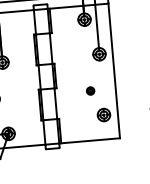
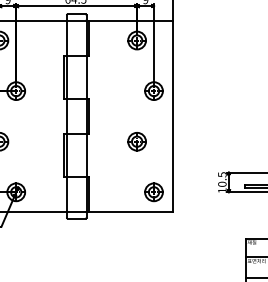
part: (90, 90) -> (136, 141), size x1.67
part: (103, 115) -> (153, 192), moved

